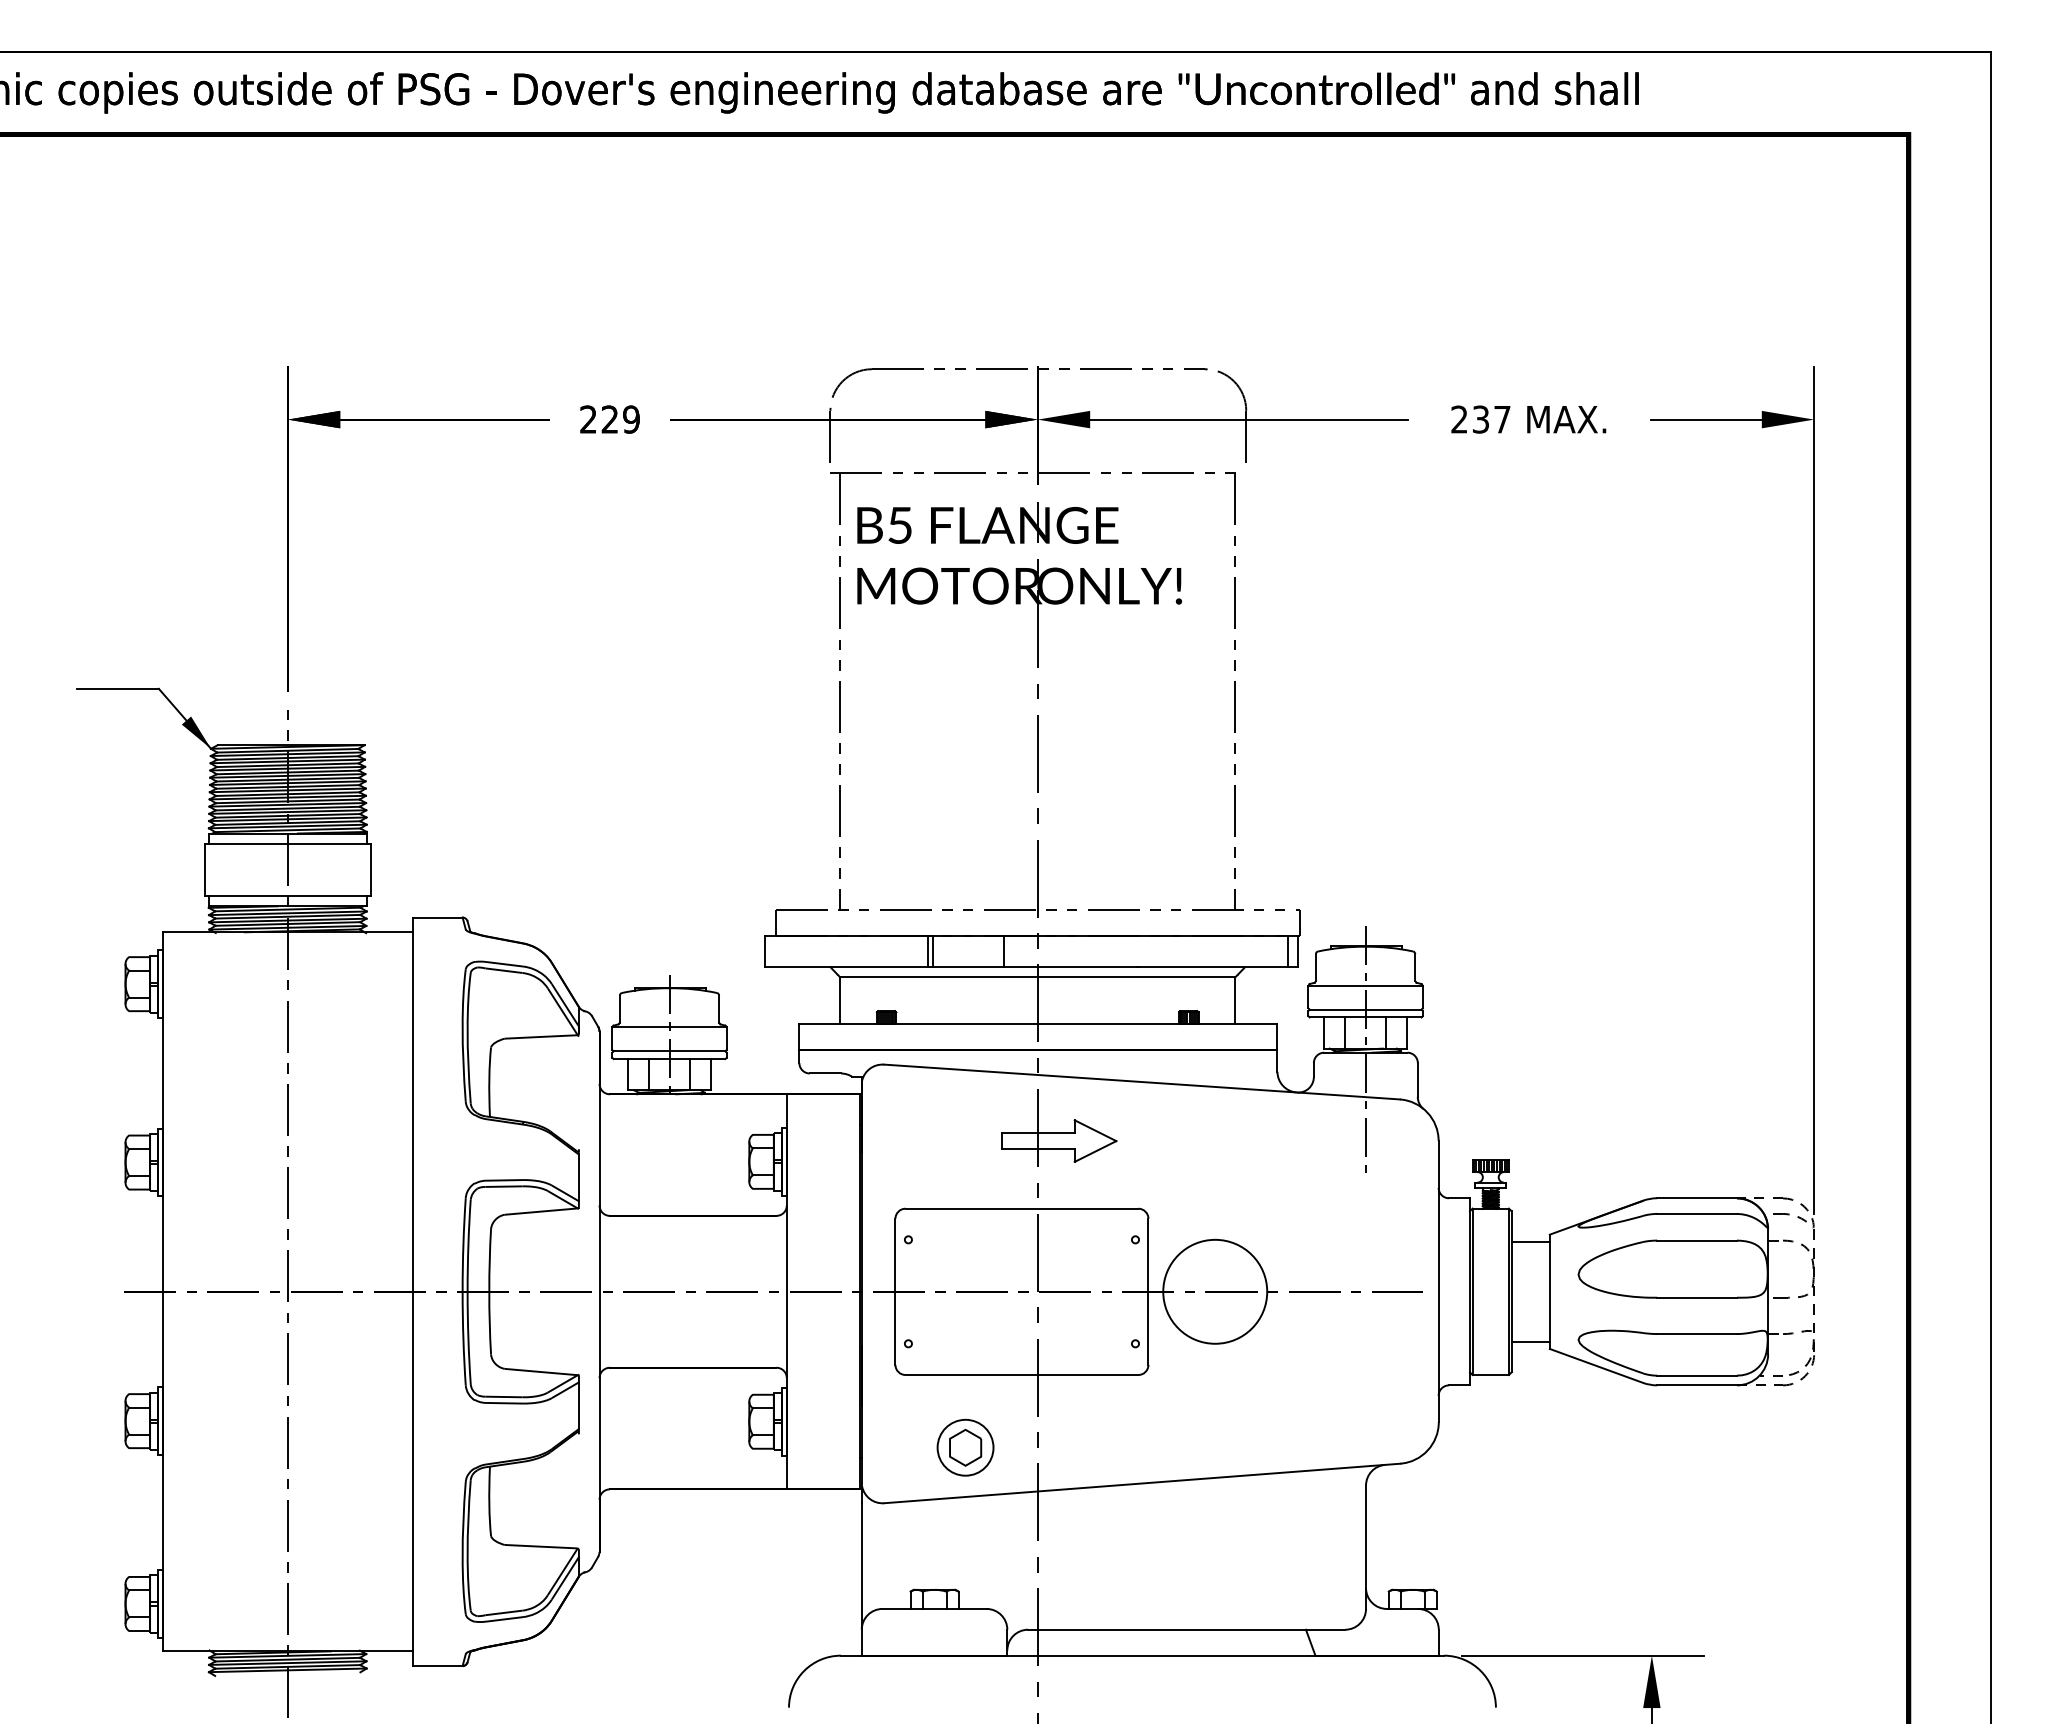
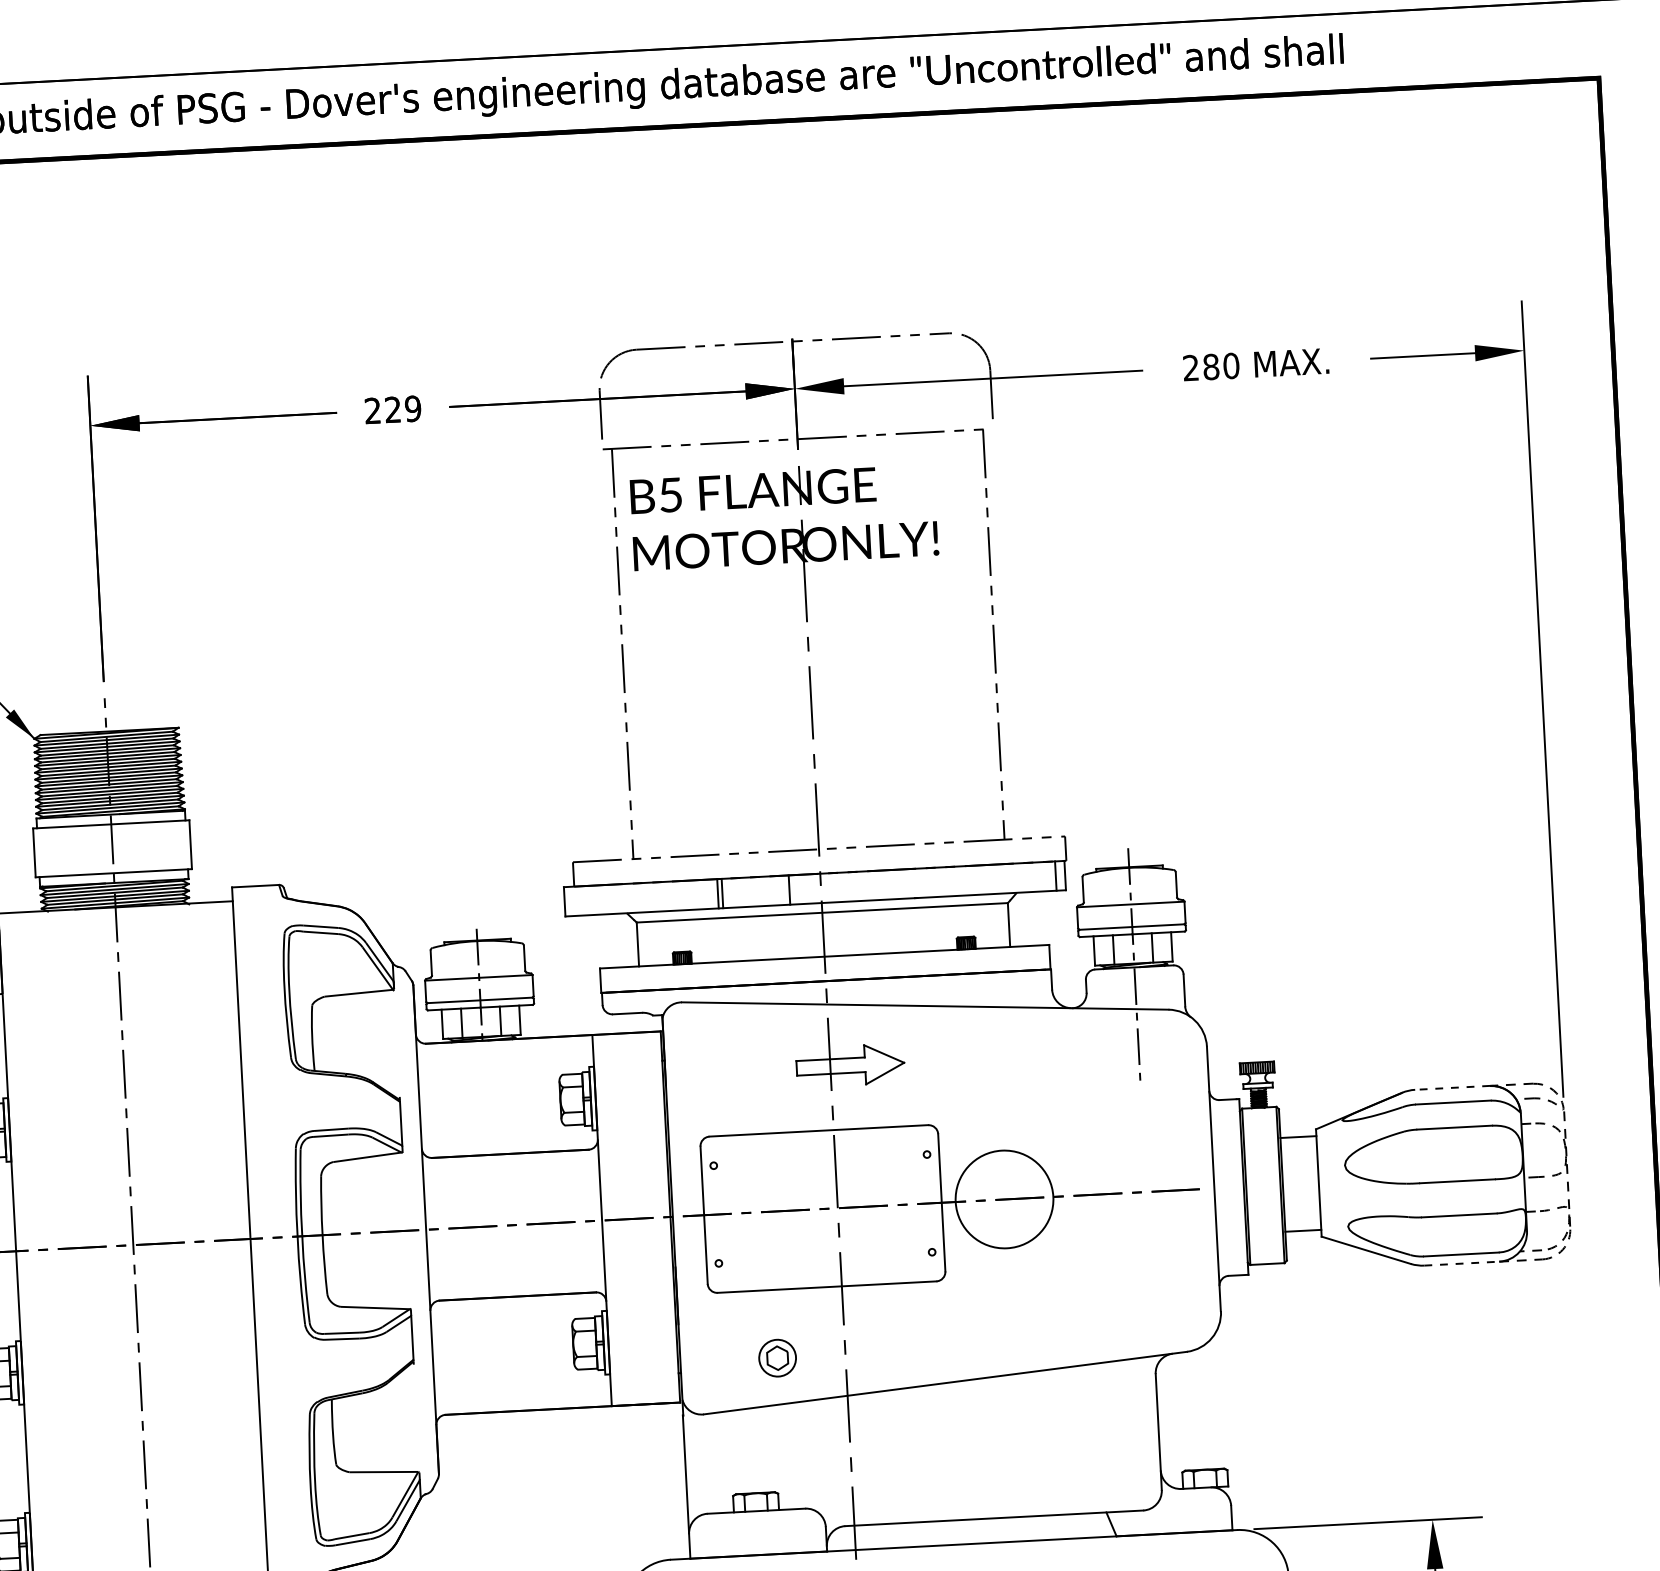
text: (1491, 419) -> (1221, 366), 237 -> 280
line: (1697, 1198) -> (1452, 1088), solid -> dashed
line: (1697, 1385) -> (1462, 1263), solid -> dashed
part: (965, 1447) -> (777, 1358), size x0.7

